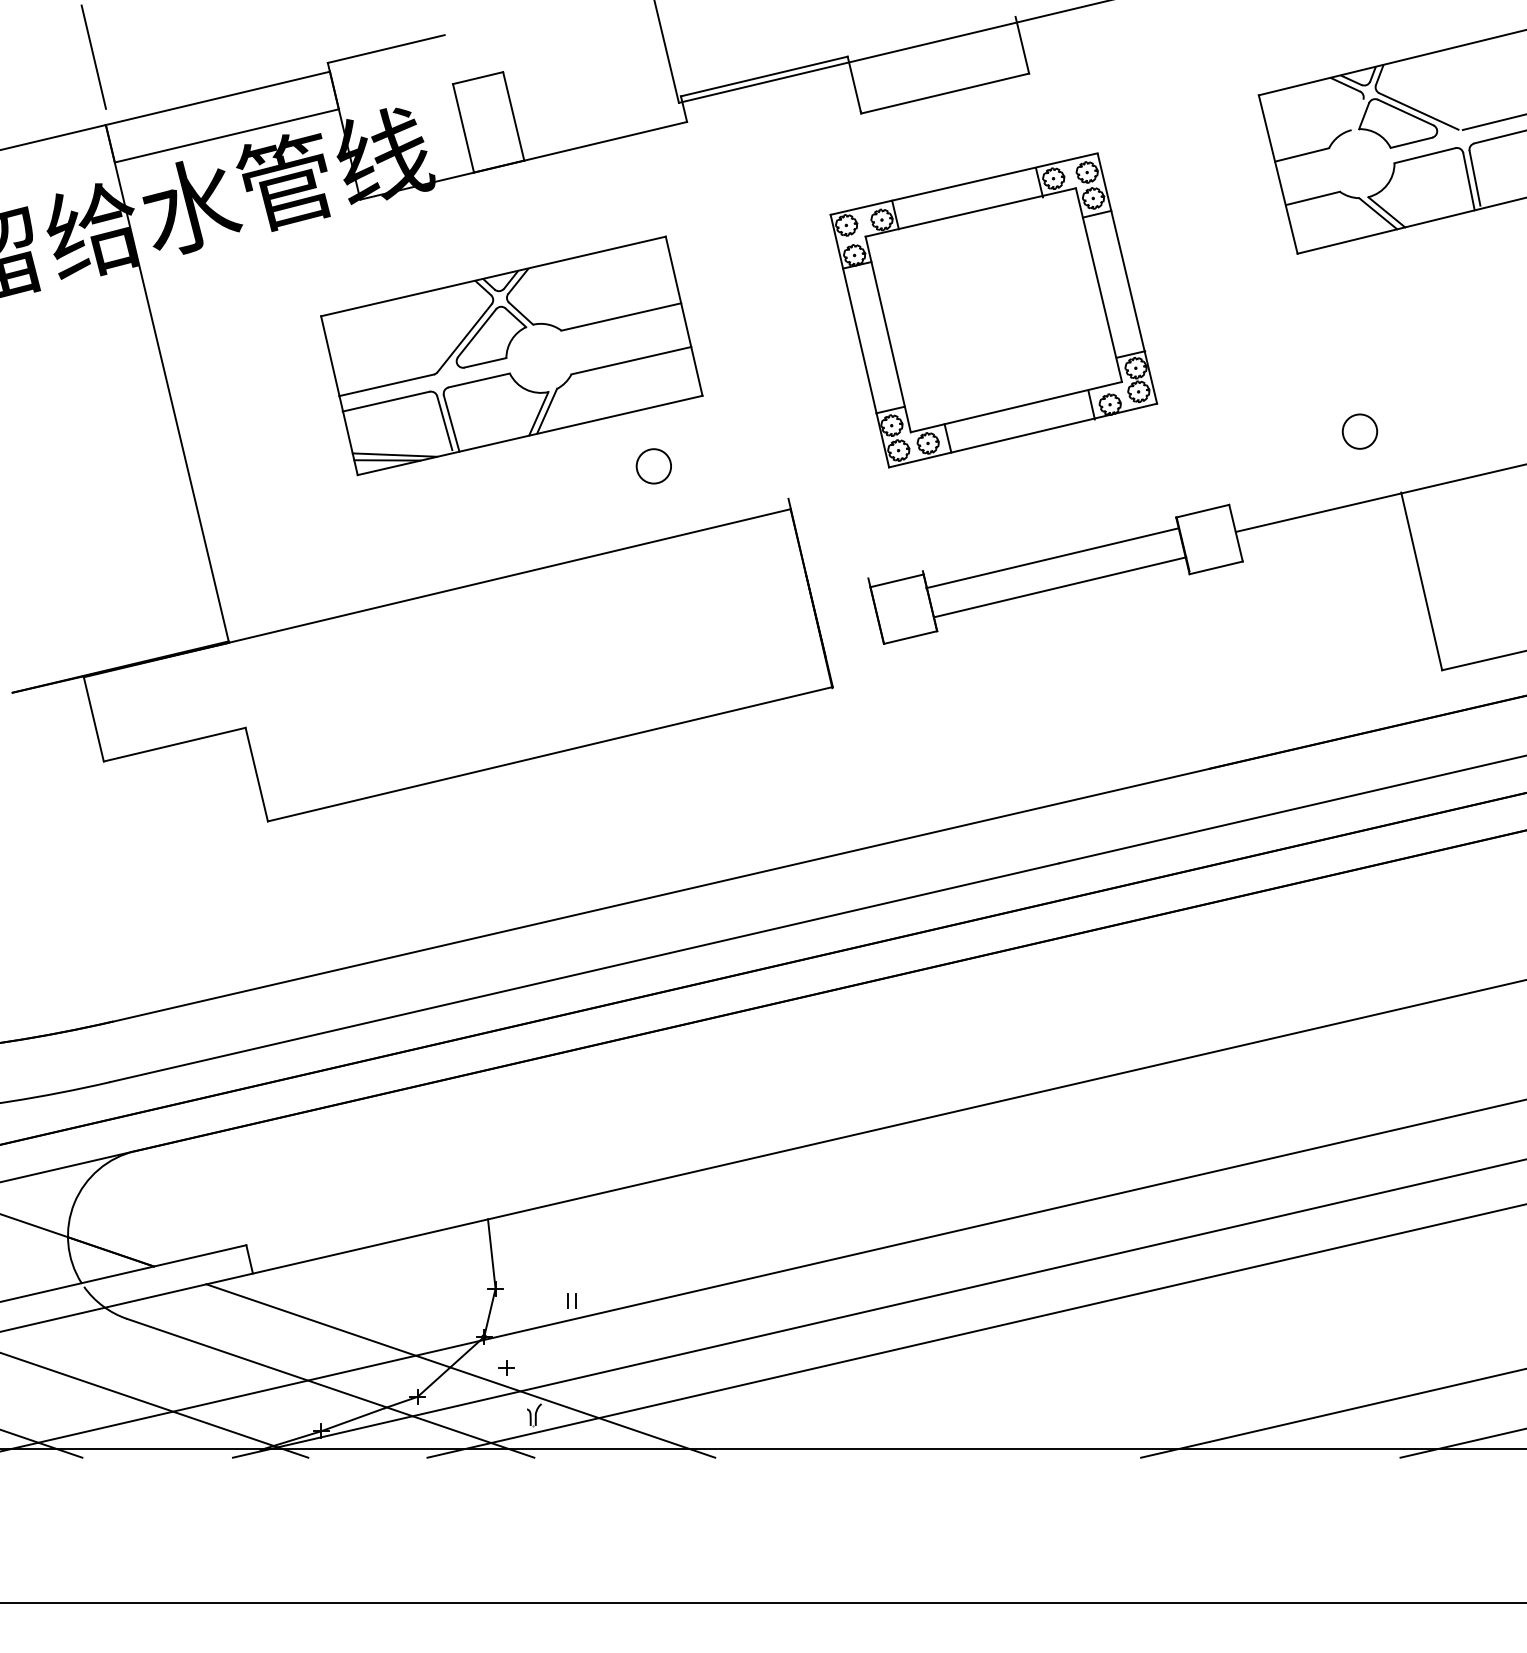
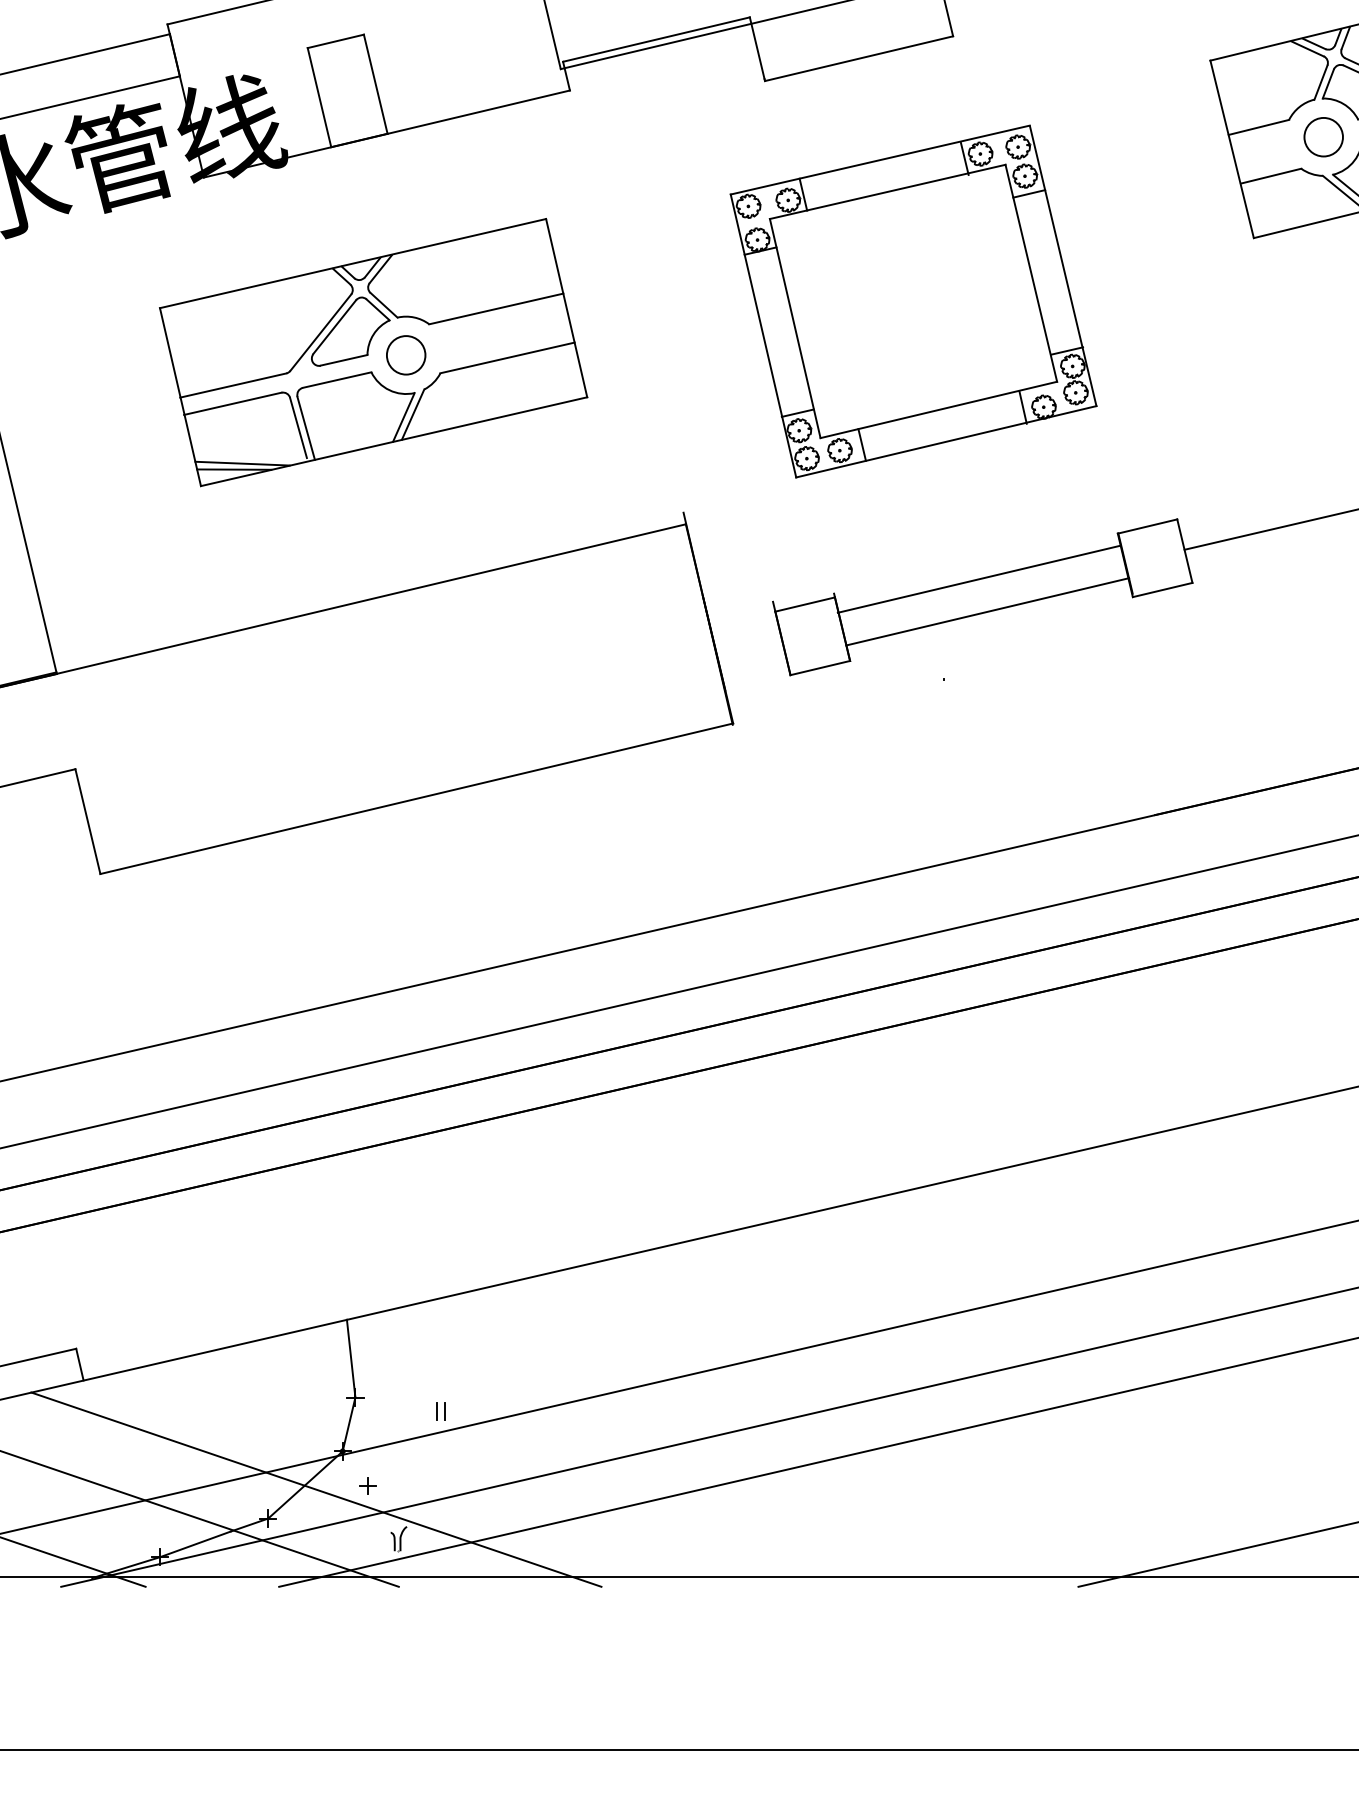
line: (1357, 114) -> (1320, 82), added
circle: (1359, 431) -> (1323, 137), moved
circle: (653, 466) -> (405, 355), moved

